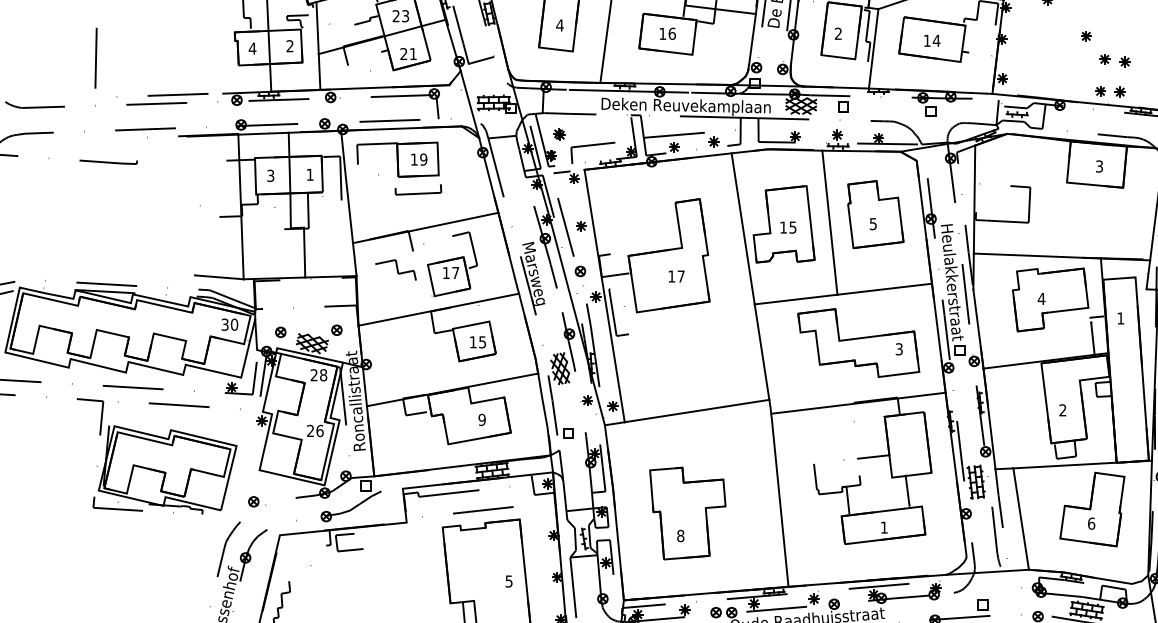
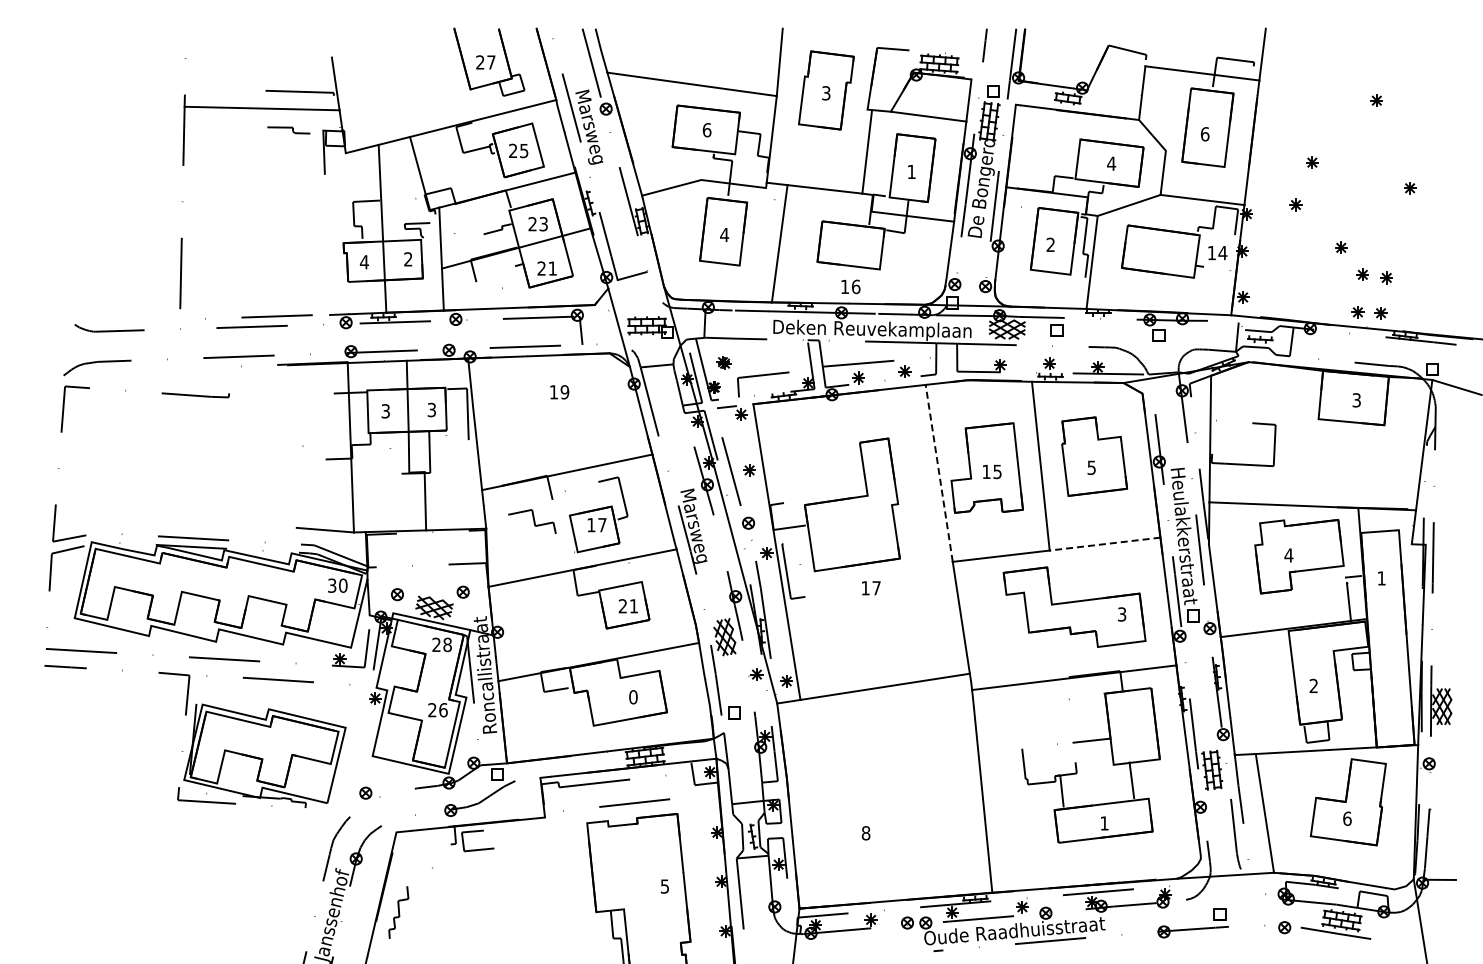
text: (667, 33) -> (850, 286), moved
text: (932, 41) -> (1217, 253), moved
part: (399, 168) -> (536, 402), removed
text: (309, 174) -> (431, 409), 1 -> 3
line: (743, 228) -> (939, 473), solid -> dashed
line: (553, 276) -> (717, 529), removed
text: (676, 276) -> (871, 588), moved
line: (885, 289) -> (1105, 544), solid -> dashed
text: (477, 342) -> (627, 606), 15 -> 21
text: (482, 420) -> (633, 697), 9 -> 0
part: (687, 513) -> (874, 806), removed

